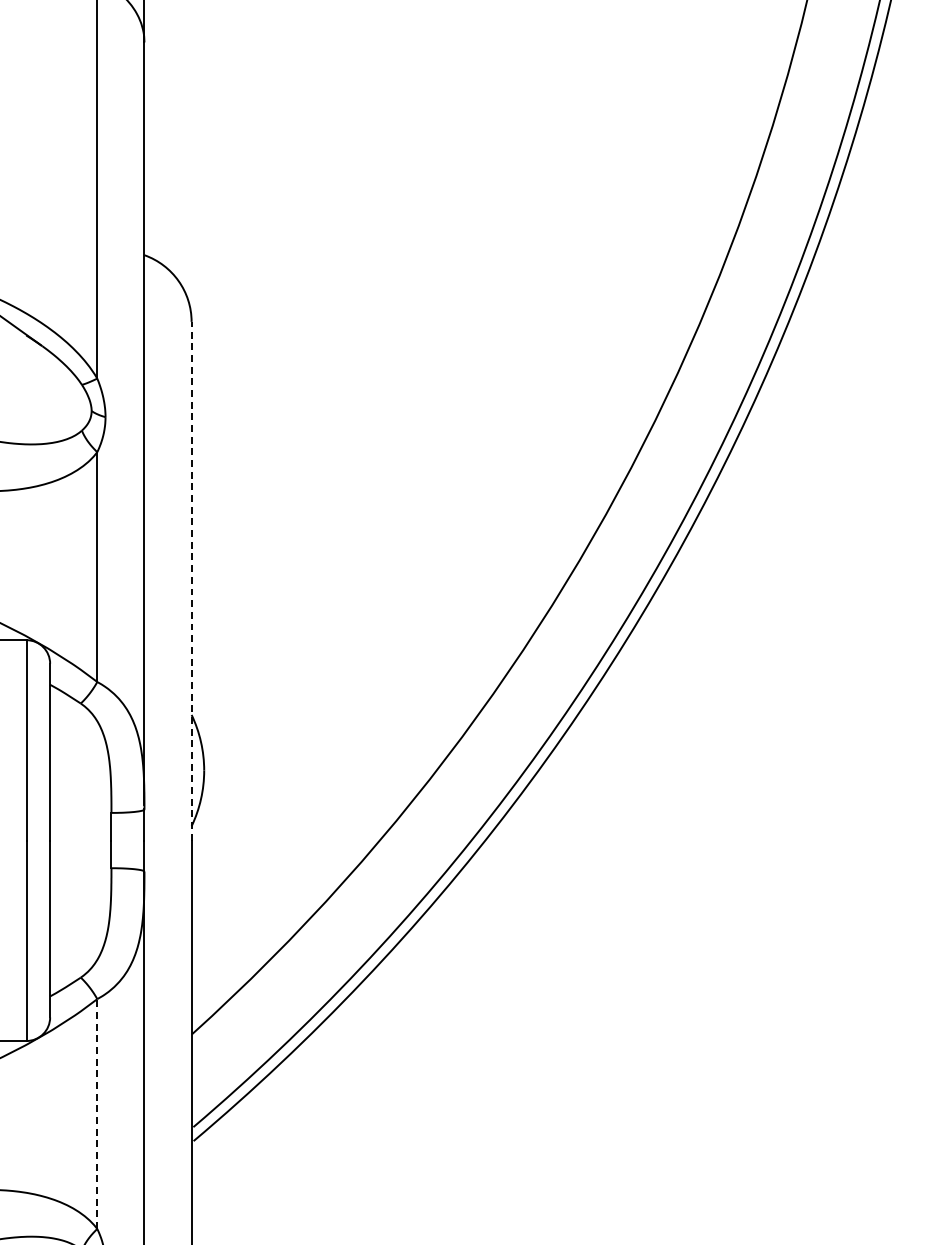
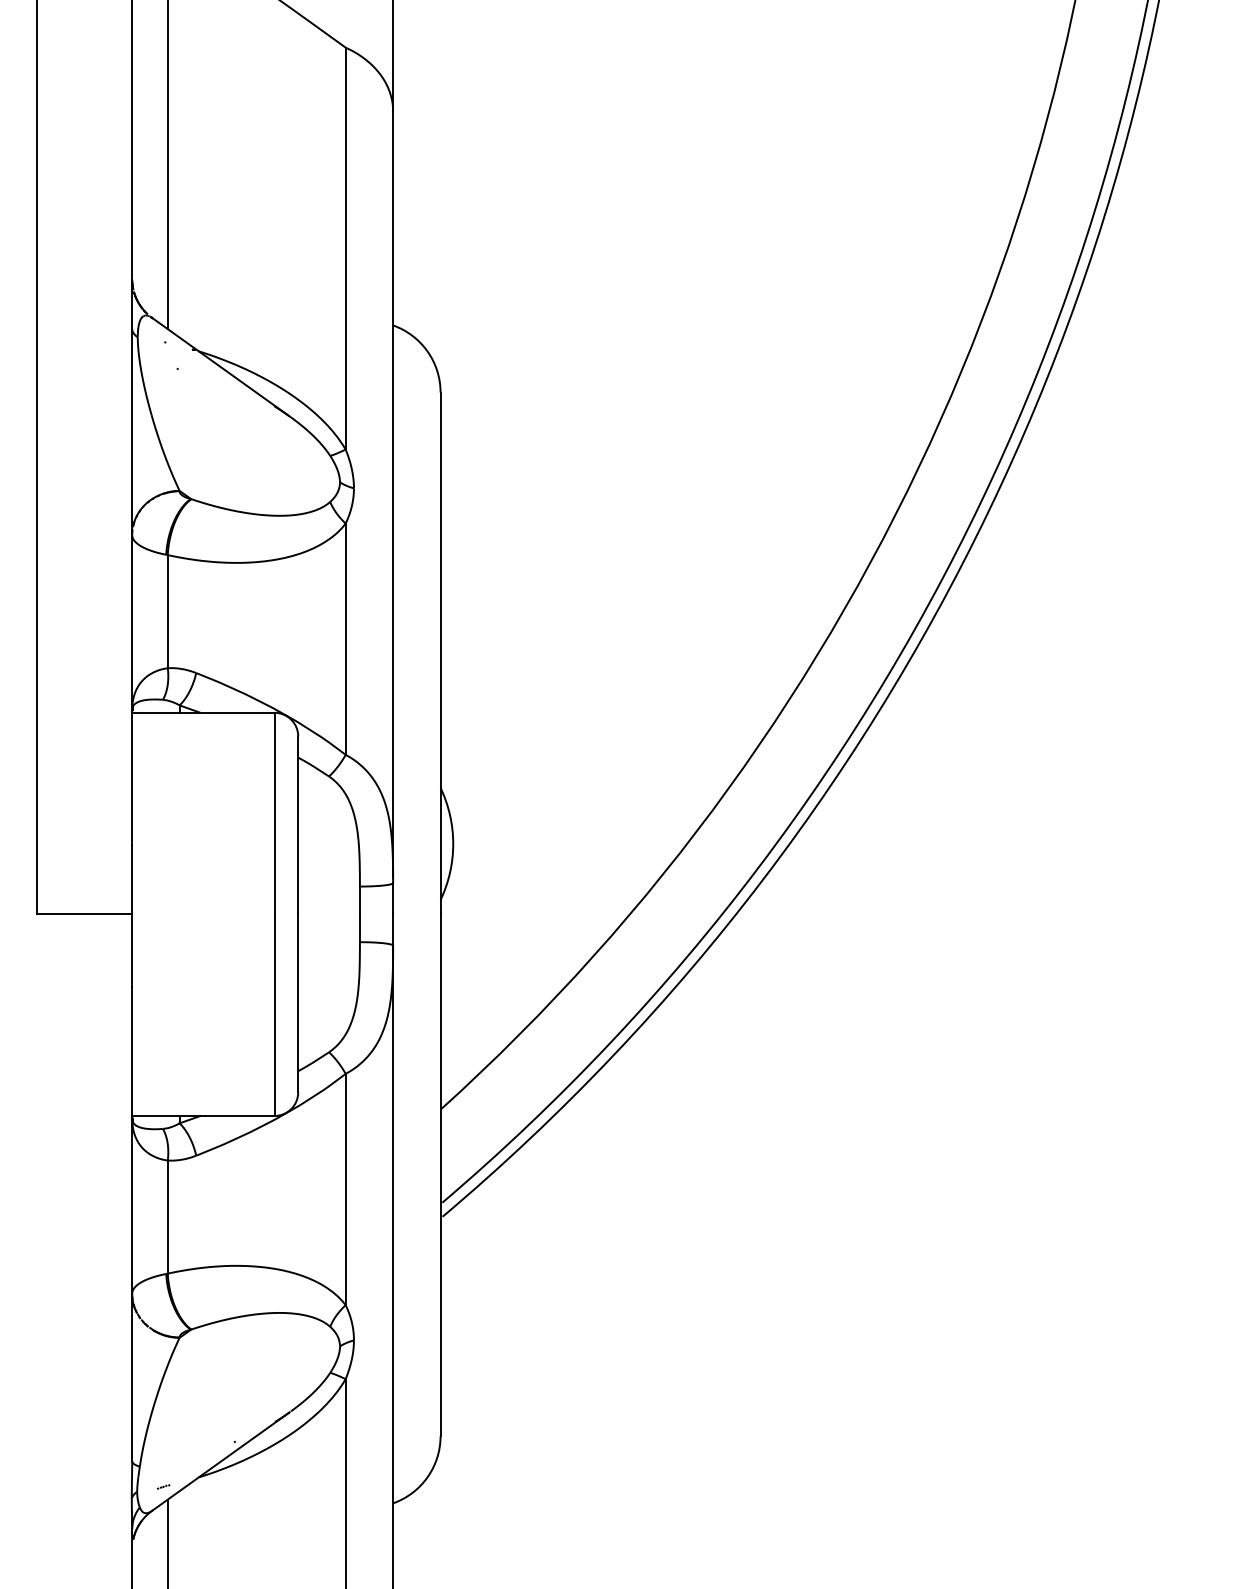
line: (191, 581) -> (440, 653), dashed -> solid
line: (97, 1114) -> (345, 1189), dashed -> solid

